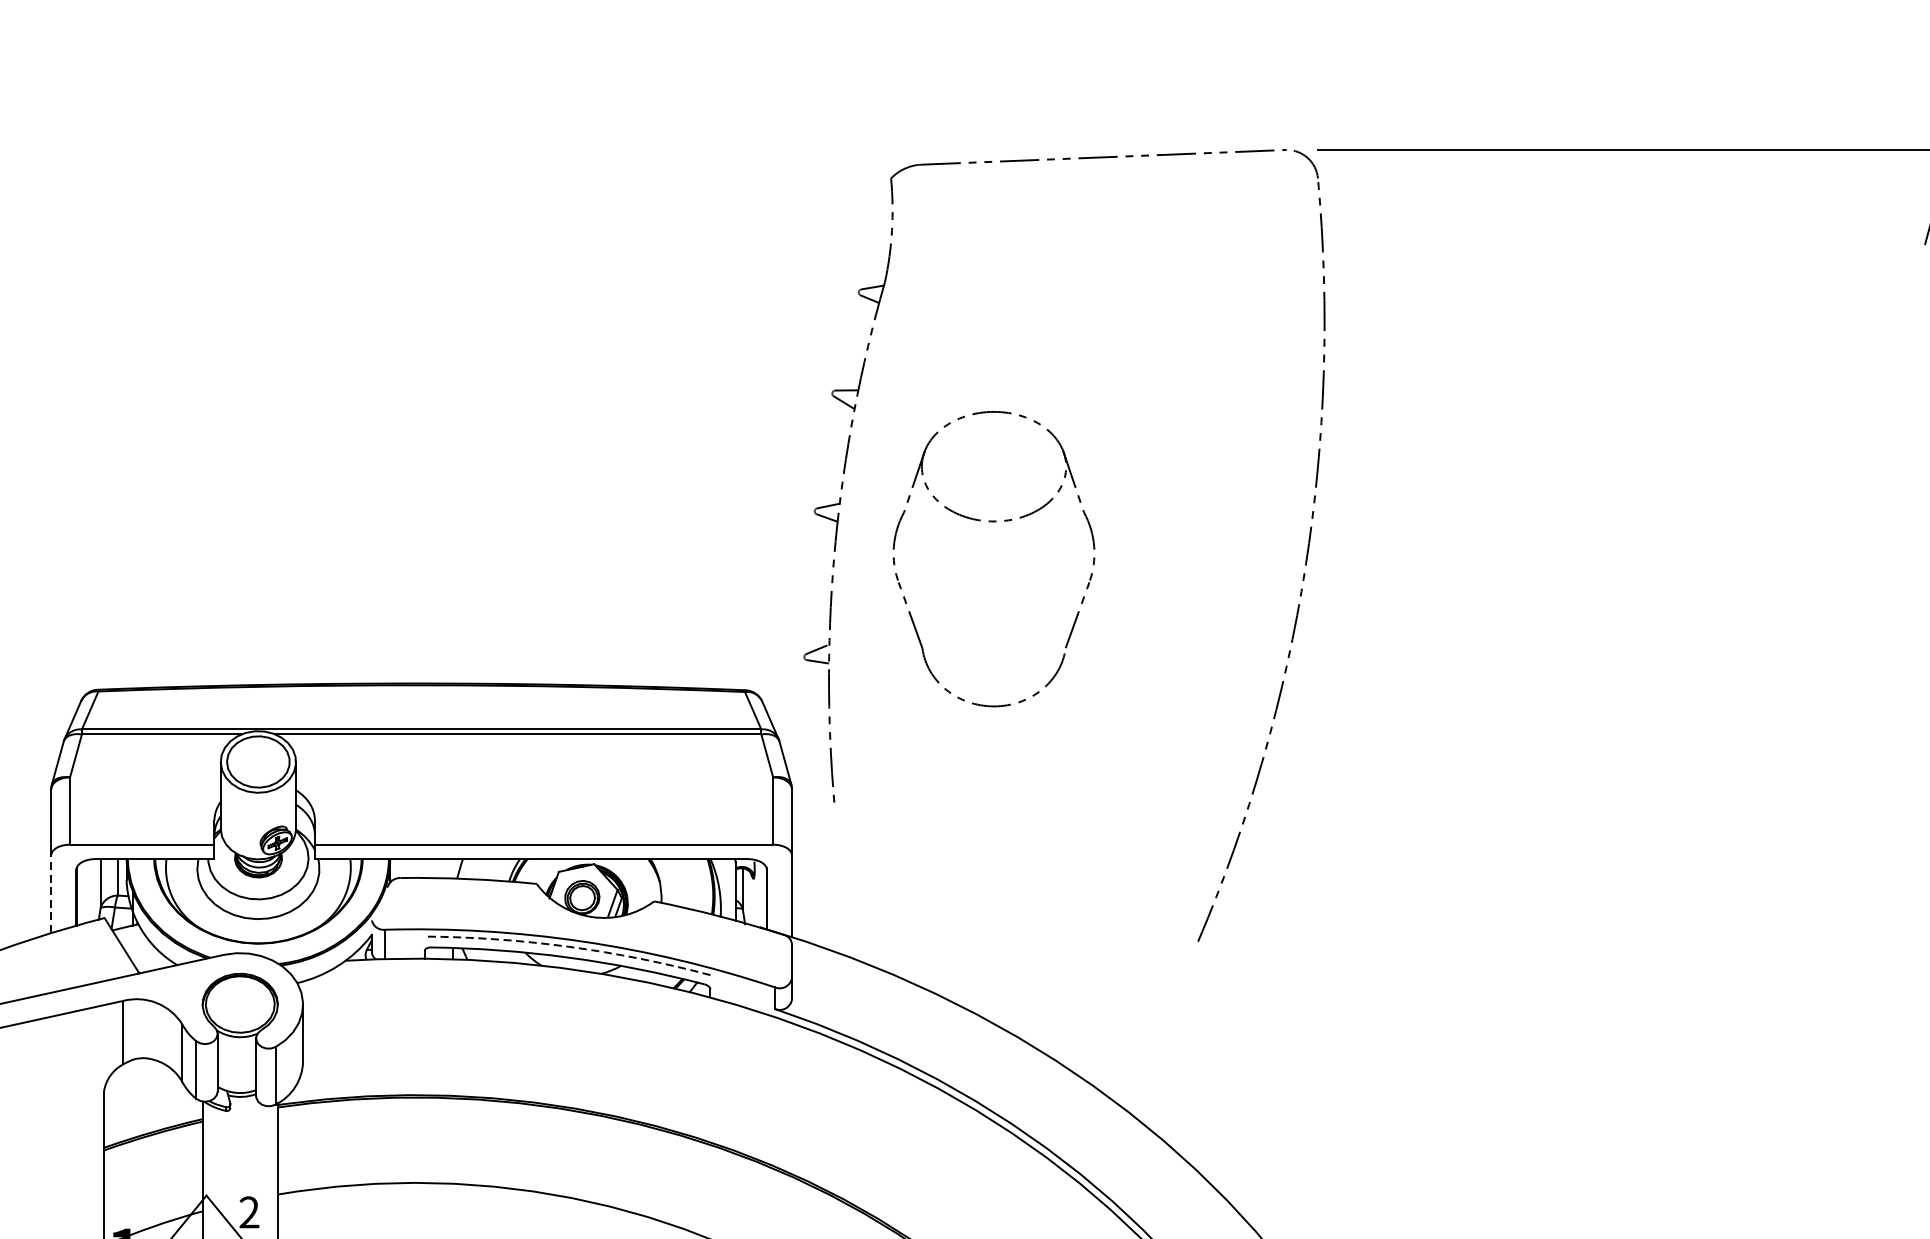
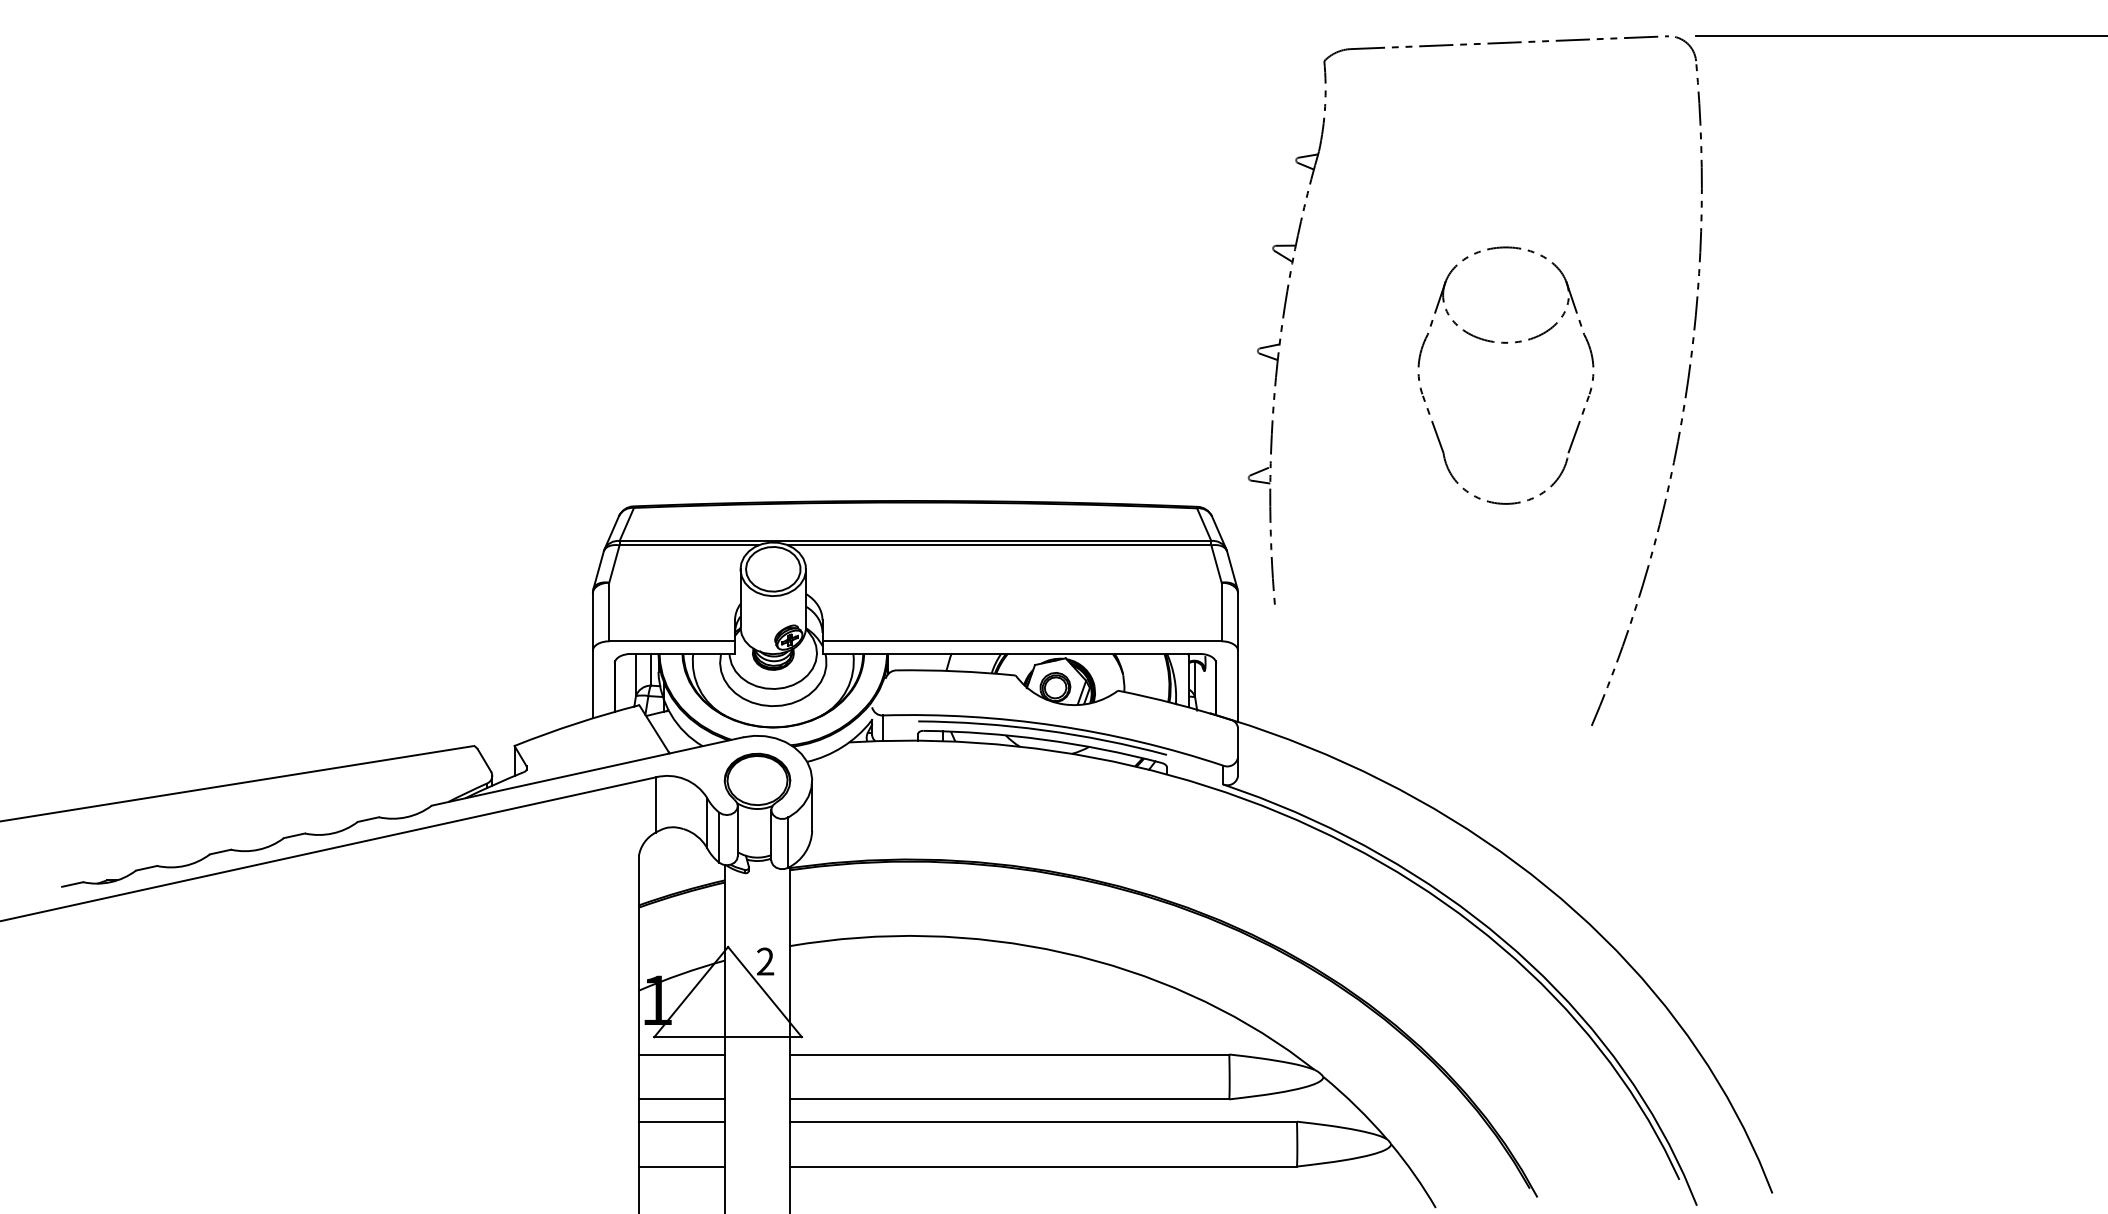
part: (993, 522) -> (1505, 343), moved
line: (50, 894) -> (592, 684), dashed -> solid
arc: (568, 947) -> (1043, 730), dashed -> solid

